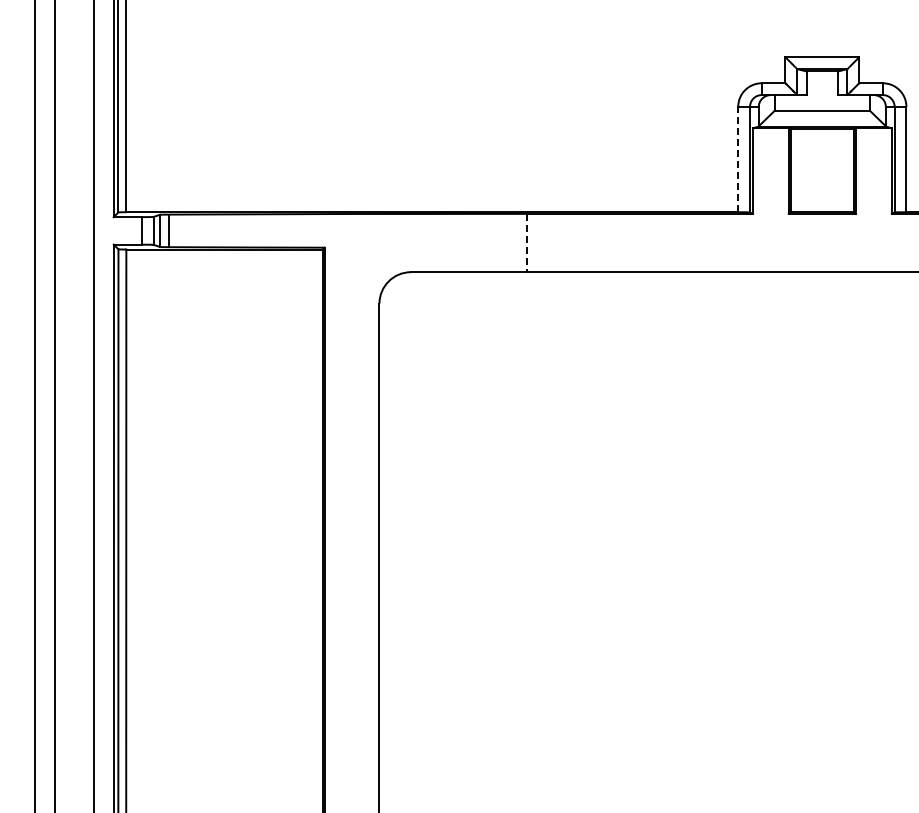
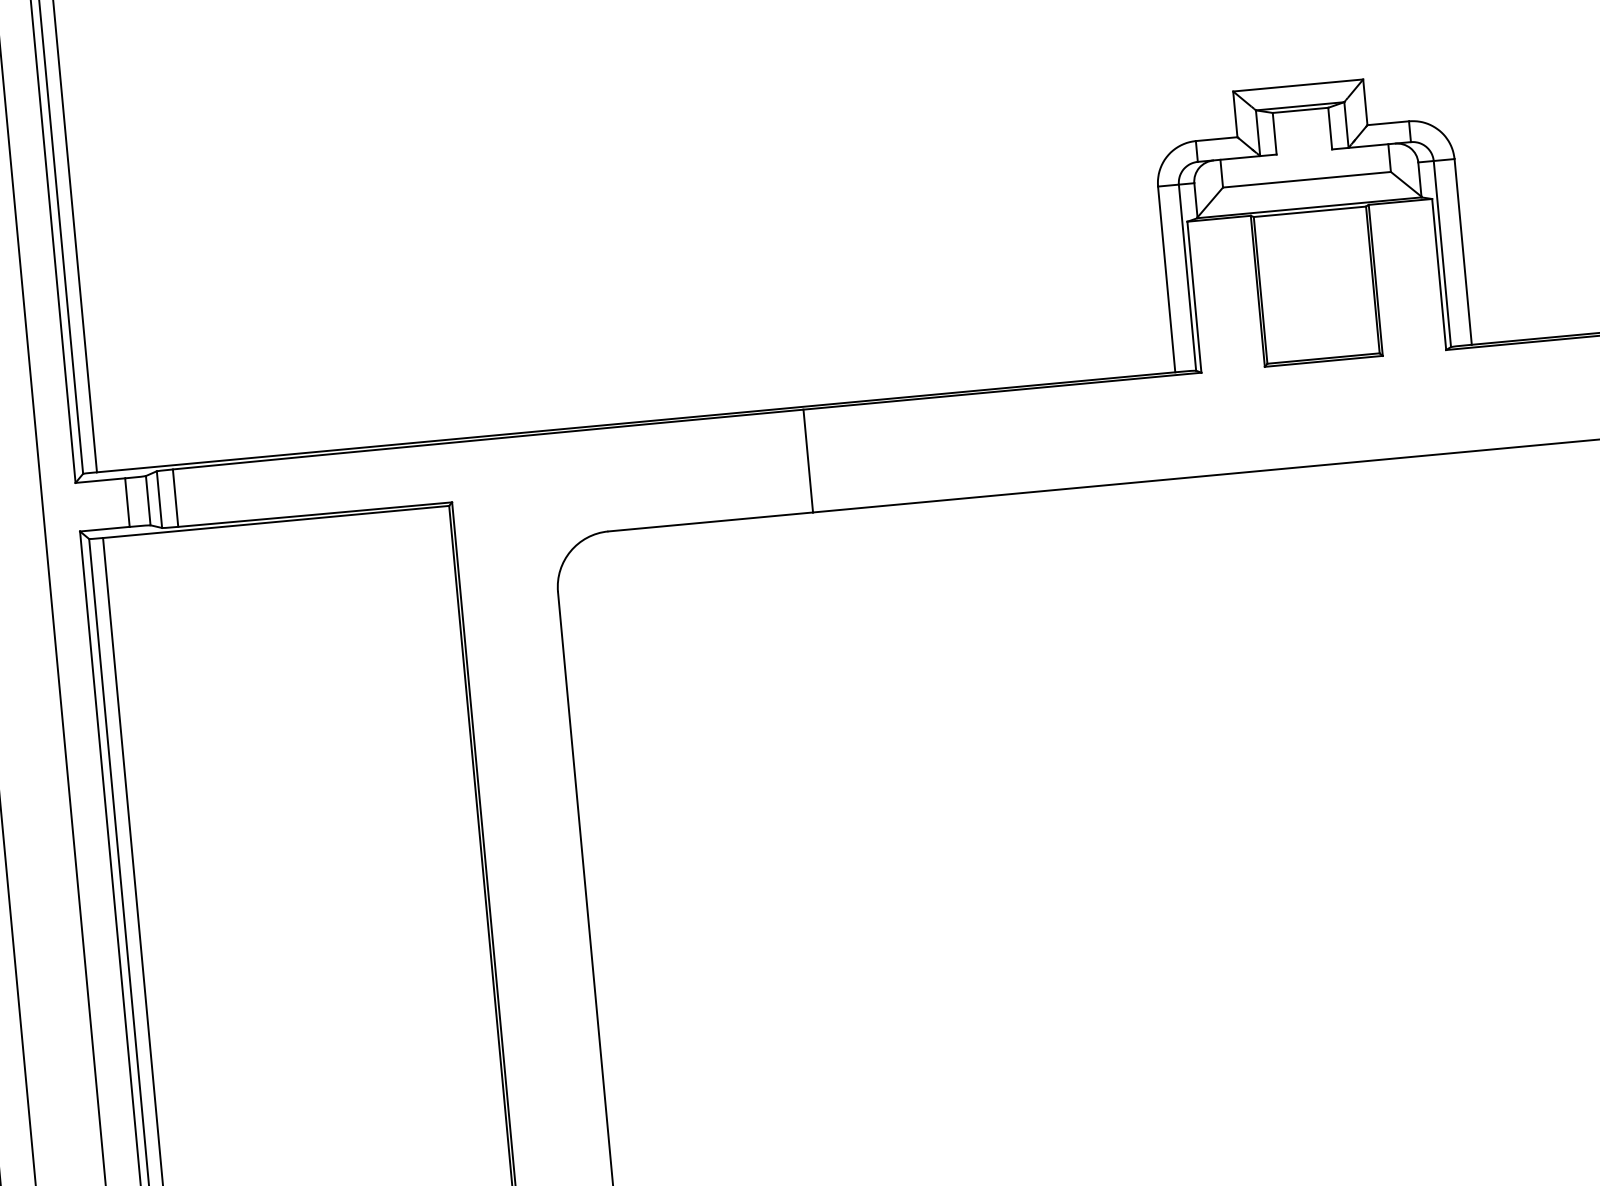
line: (738, 159) -> (1167, 279), dashed -> solid
line: (527, 243) -> (809, 461), dashed -> solid

